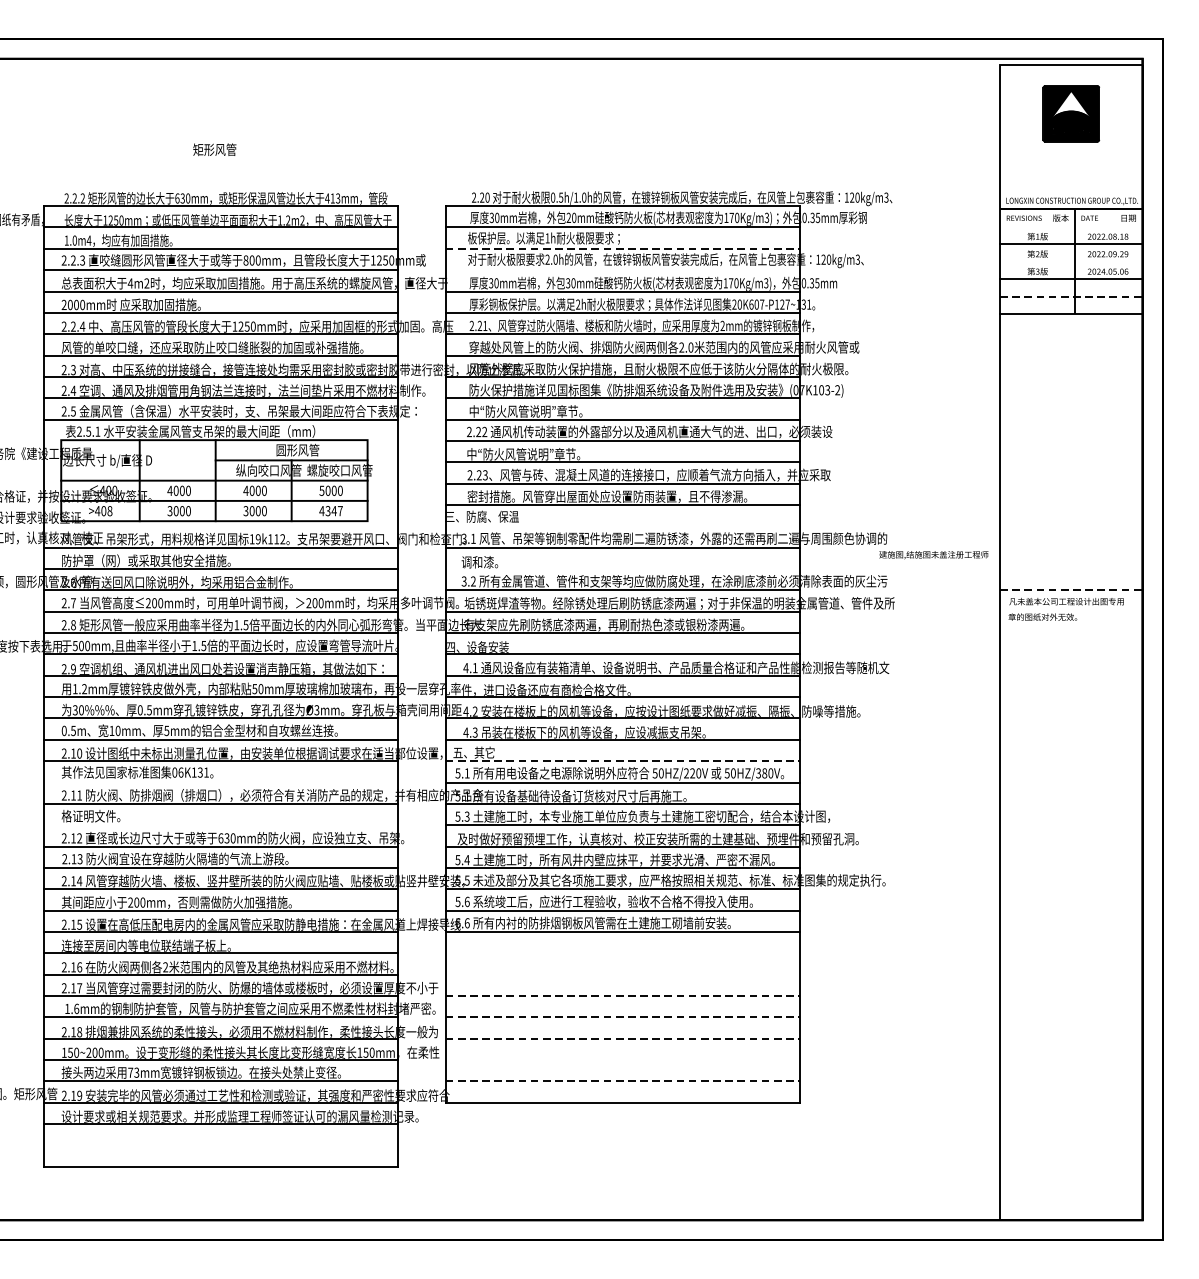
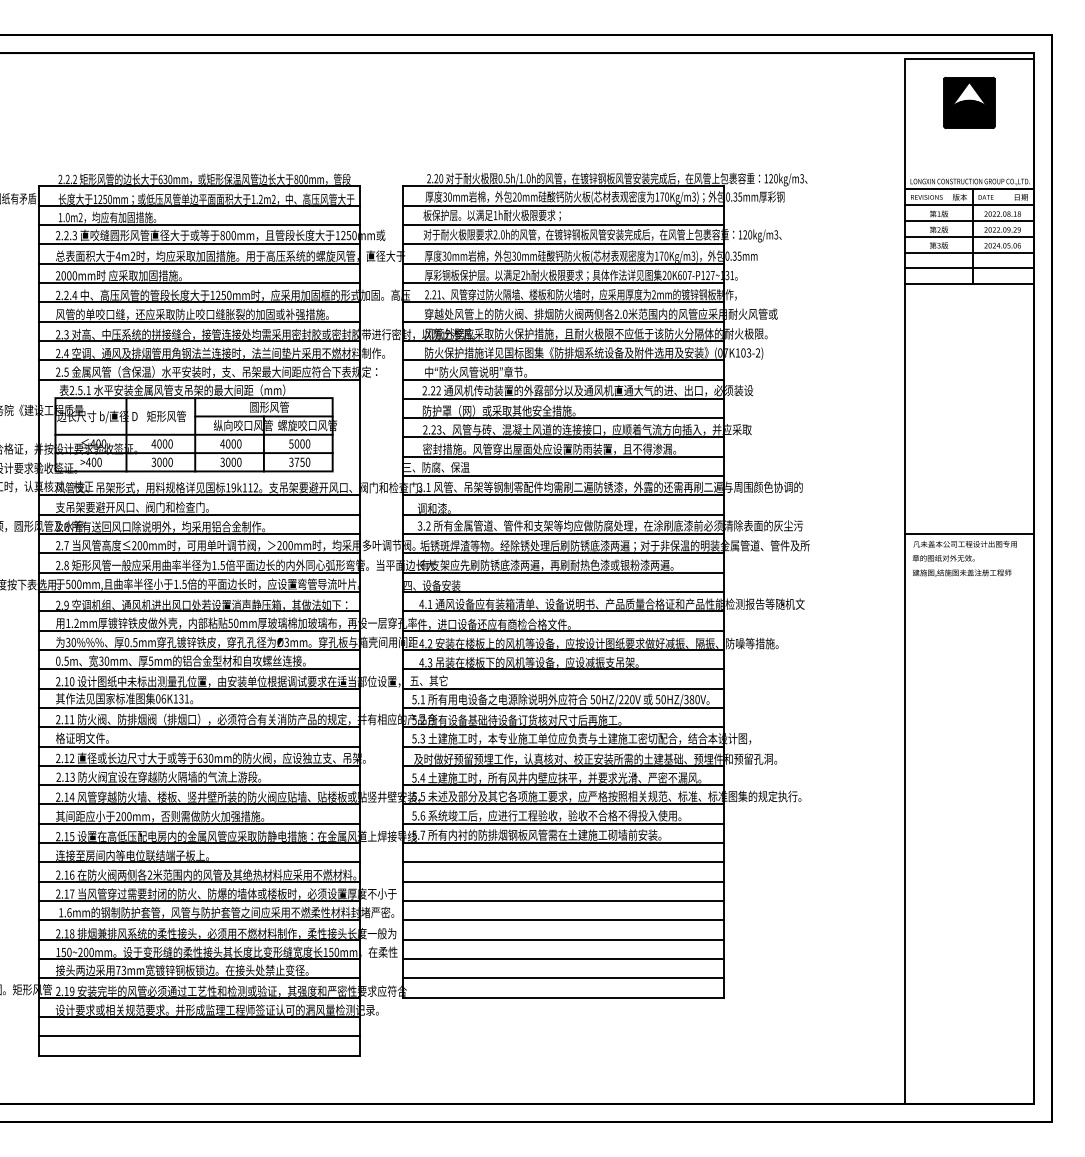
text: (214, 148) -> (166, 415), moved
text: (332, 198) -> (300, 179), 413mm -> 800mm
line: (1070, 227) -> (968, 205), added
text: (88, 240) -> (80, 217), 1.0m4 -> 1.0m2
line: (623, 249) -> (564, 225), dashed -> solid
line: (1070, 261) -> (968, 236), added
line: (622, 270) -> (563, 244), added
line: (1071, 296) -> (969, 268), dashed -> solid
text: (551, 453) -> (499, 410), 中“防火风管说明”章节。 -> 防护罩（网）或采取其他安全措施。
text: (330, 510) -> (299, 461), 4347 -> 3750
text: (109, 511) -> (99, 462), >408 -> >400
line: (622, 526) -> (563, 476), added
text: (934, 554) -> (962, 572), moved
text: (144, 559) -> (130, 506), 防护罩（网）或采取其他安全措施。 -> 支吊架要避开风口、阀门和检查门。
line: (622, 568) -> (563, 514), added
line: (1071, 589) -> (969, 533), dashed -> solid
text: (112, 730) -> (101, 660), 10mm -> 30mm
line: (623, 761) -> (564, 688), dashed -> solid
line: (220, 782) -> (199, 707), added
text: (466, 795) -> (422, 719), 5.1 -> 5.2
line: (220, 825) -> (199, 746), added
text: (462, 922) -> (418, 834), 6.6 -> 5.7
line: (622, 953) -> (563, 862), added
line: (622, 974) -> (563, 881), added
line: (623, 996) -> (564, 901), dashed -> solid
line: (623, 1017) -> (564, 920), dashed -> solid
line: (623, 1038) -> (564, 939), dashed -> solid
line: (622, 1059) -> (563, 958), added
line: (623, 1081) -> (564, 978), dashed -> solid
line: (220, 1145) -> (199, 1036), added

